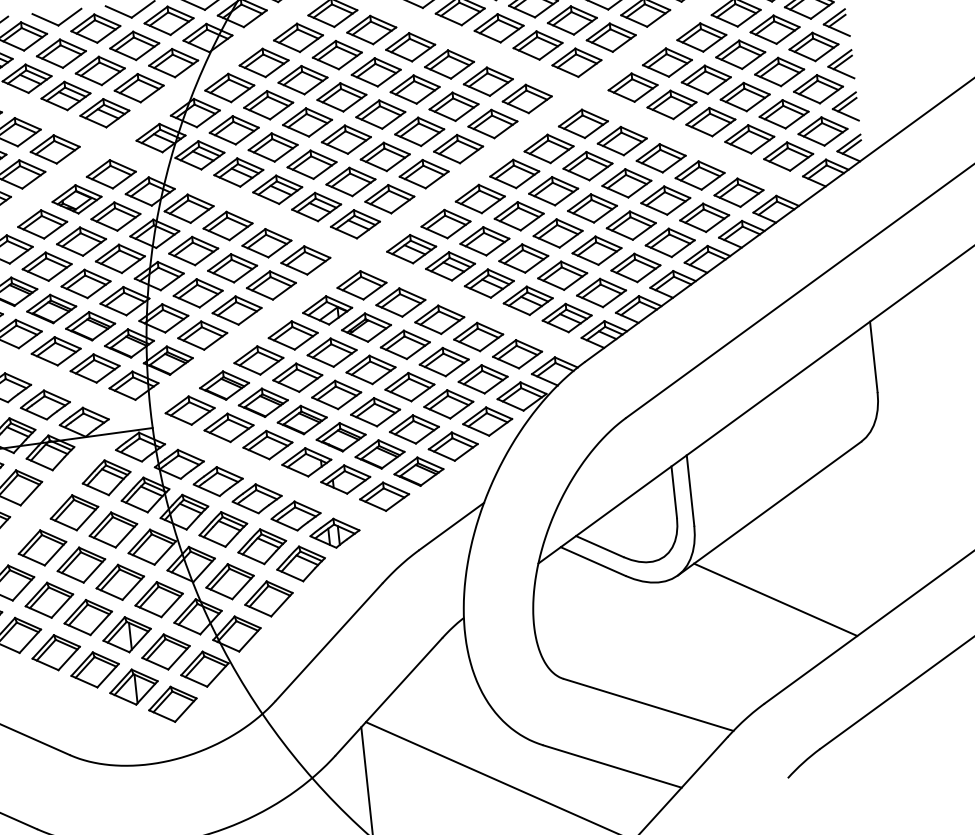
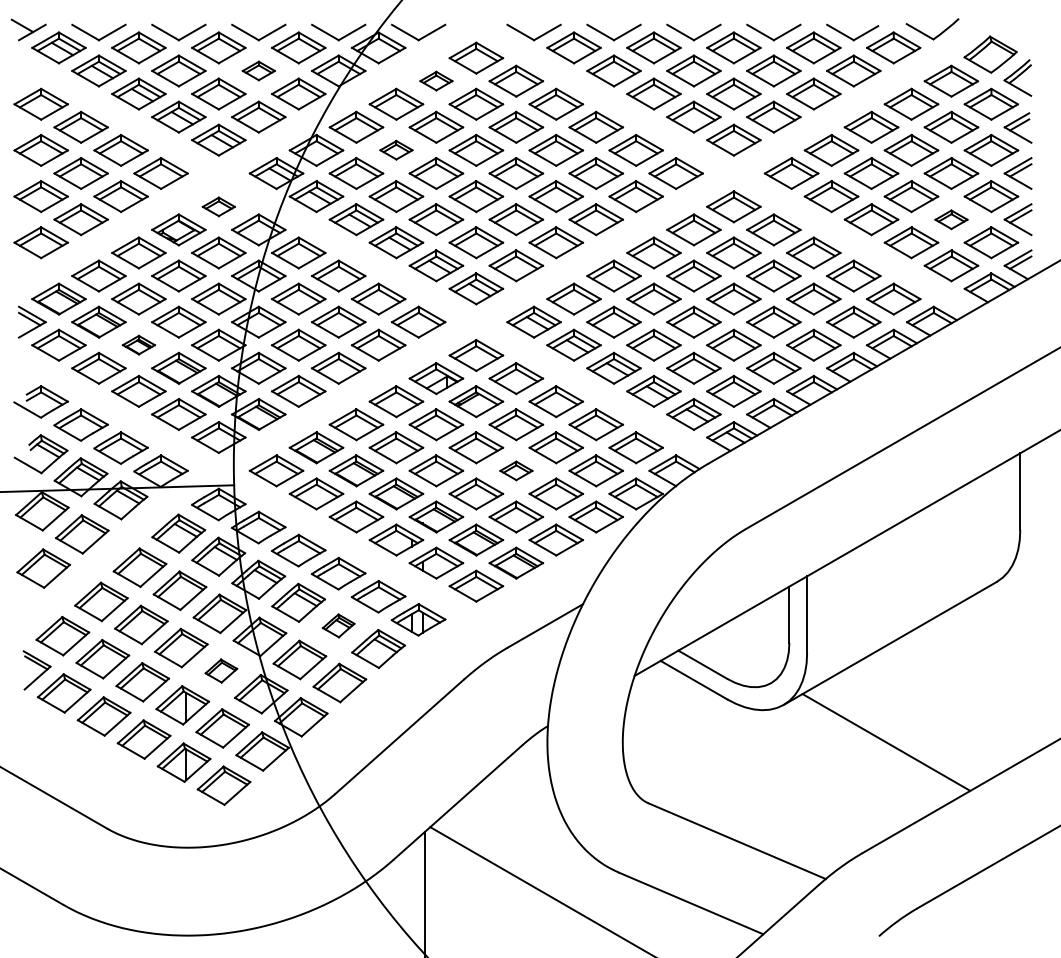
part: (298, 37) -> (436, 80), size x0.6
part: (134, 45) -> (258, 70), size x0.6
part: (268, 104) -> (396, 149), size x0.6
part: (784, 114) -> (951, 219), size x0.6
part: (111, 174) -> (218, 206), size x0.6
part: (51, 308) -> (138, 344), size x0.6
part: (410, 386) -> (516, 470), size x0.6
part: (262, 546) -> (338, 625), size x0.6
part: (159, 599) -> (221, 670), size x0.6

